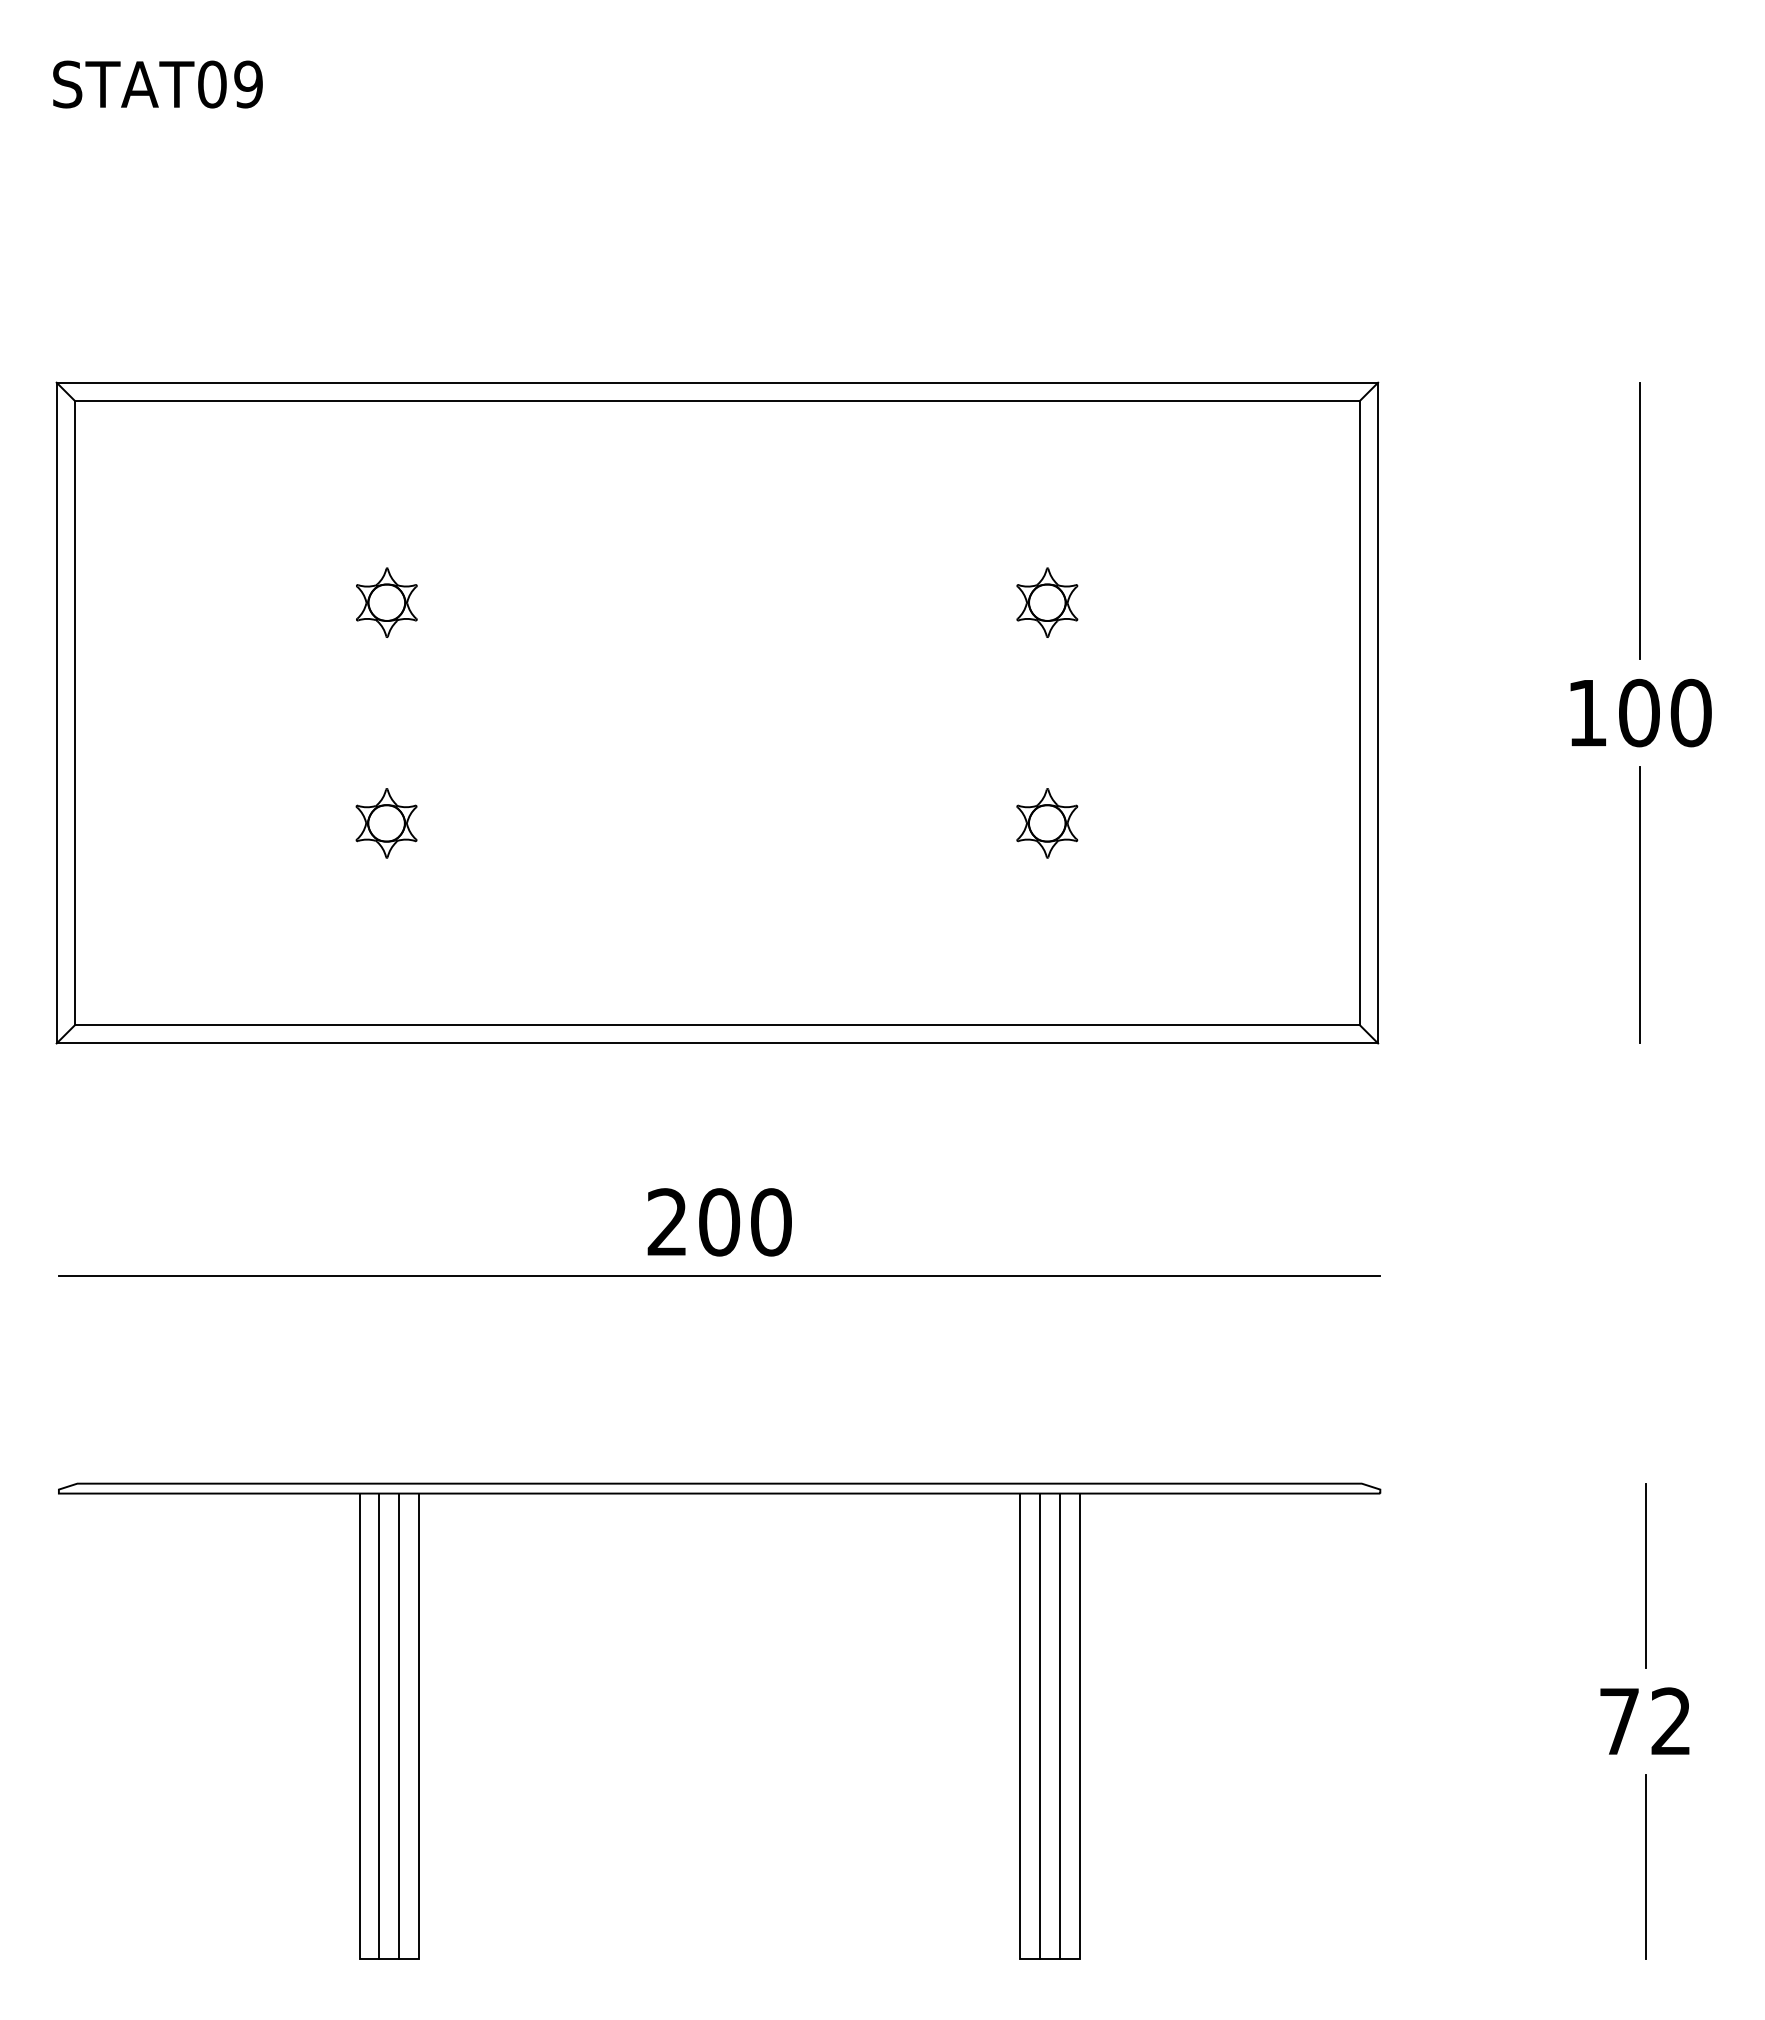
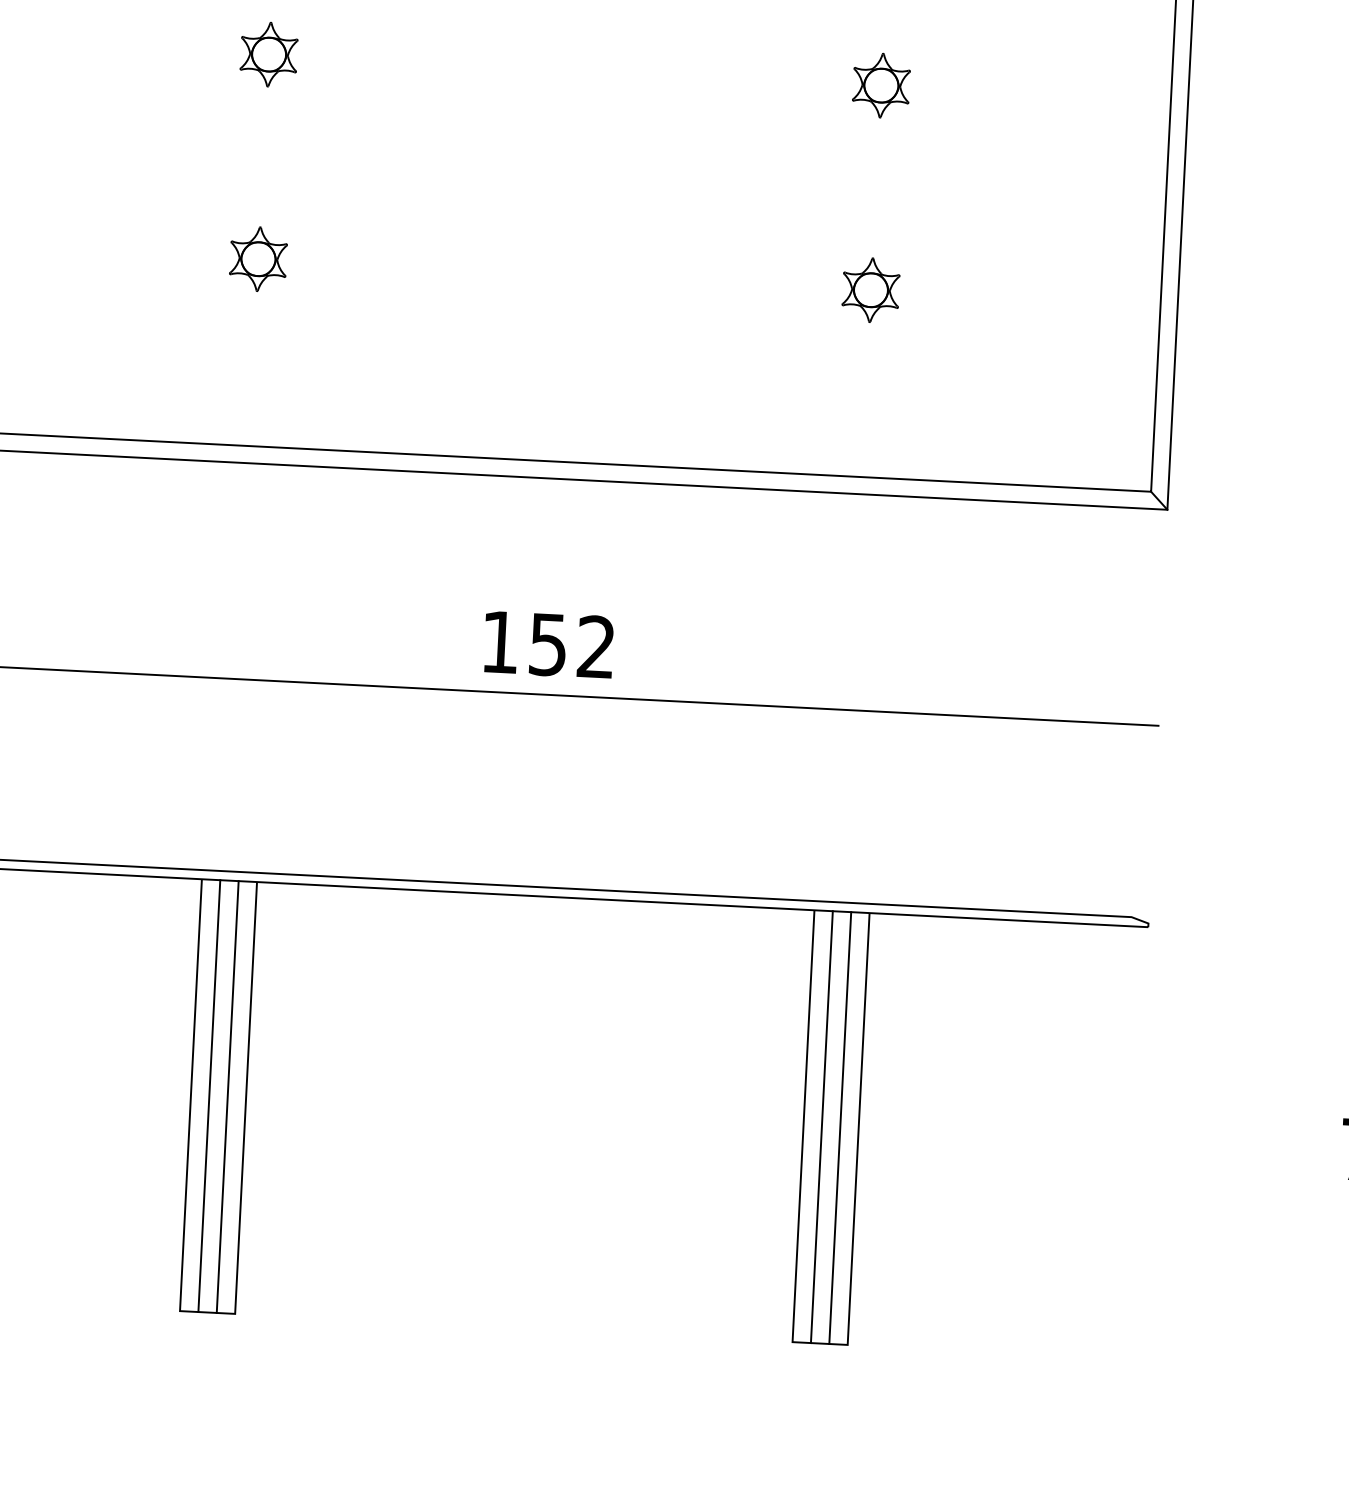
text: (719, 1222) -> (548, 644), 200 -> 152

